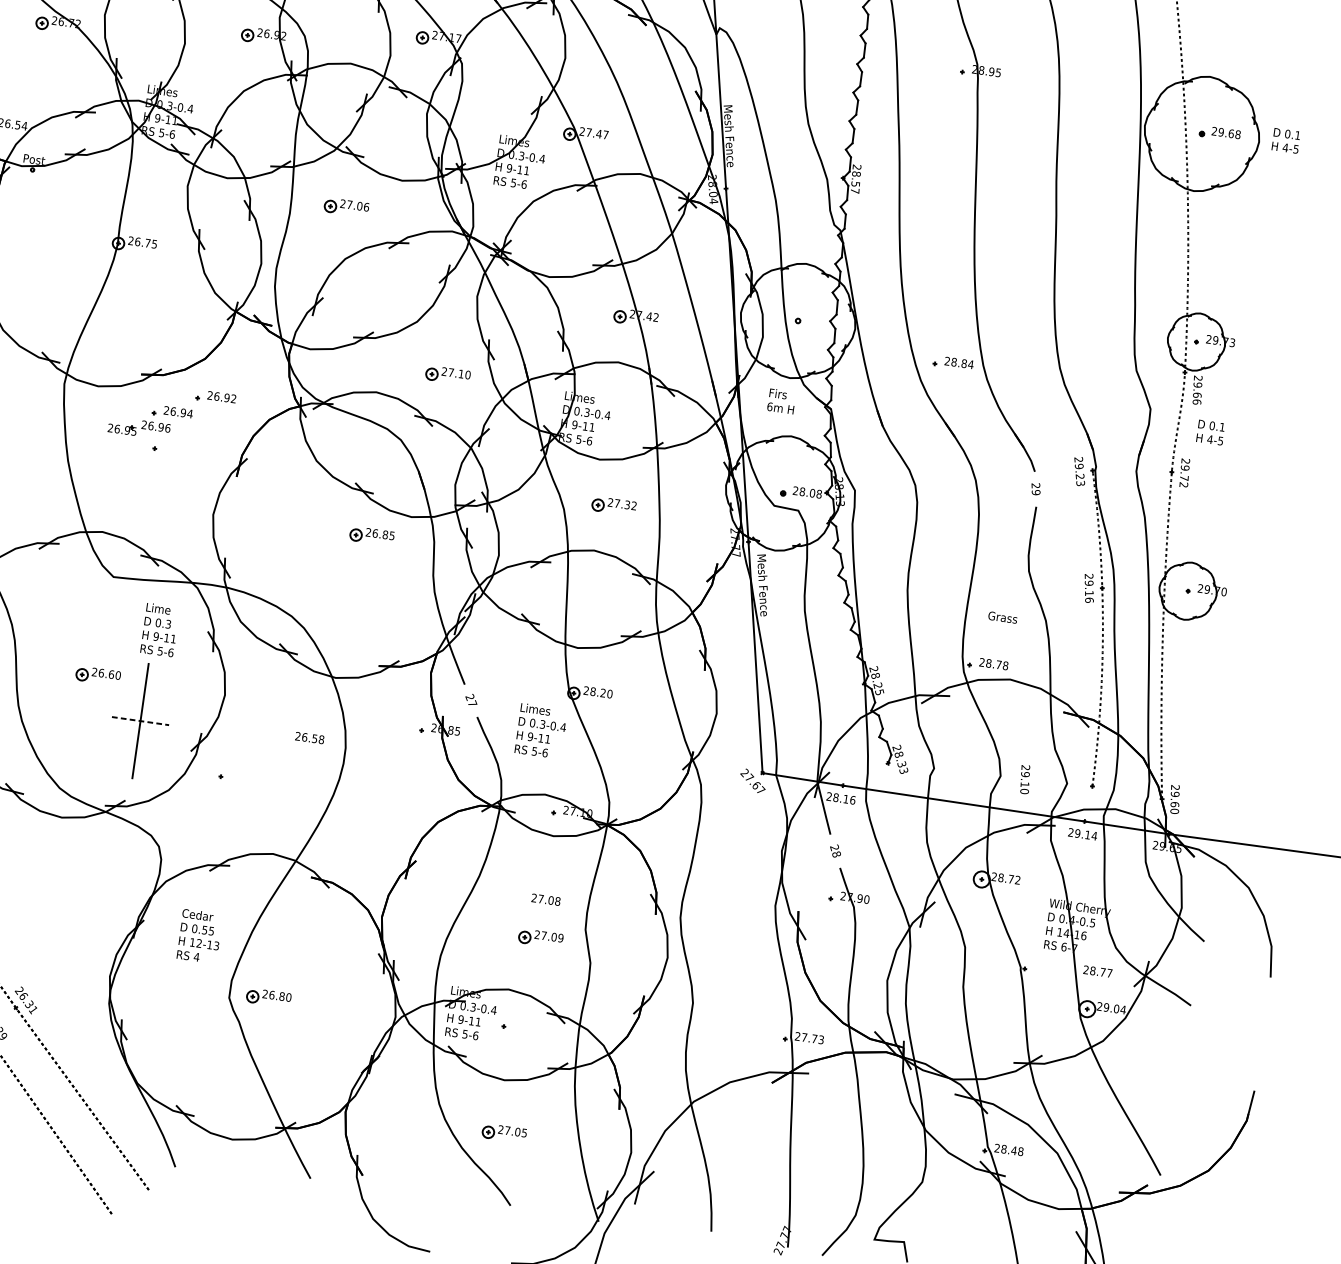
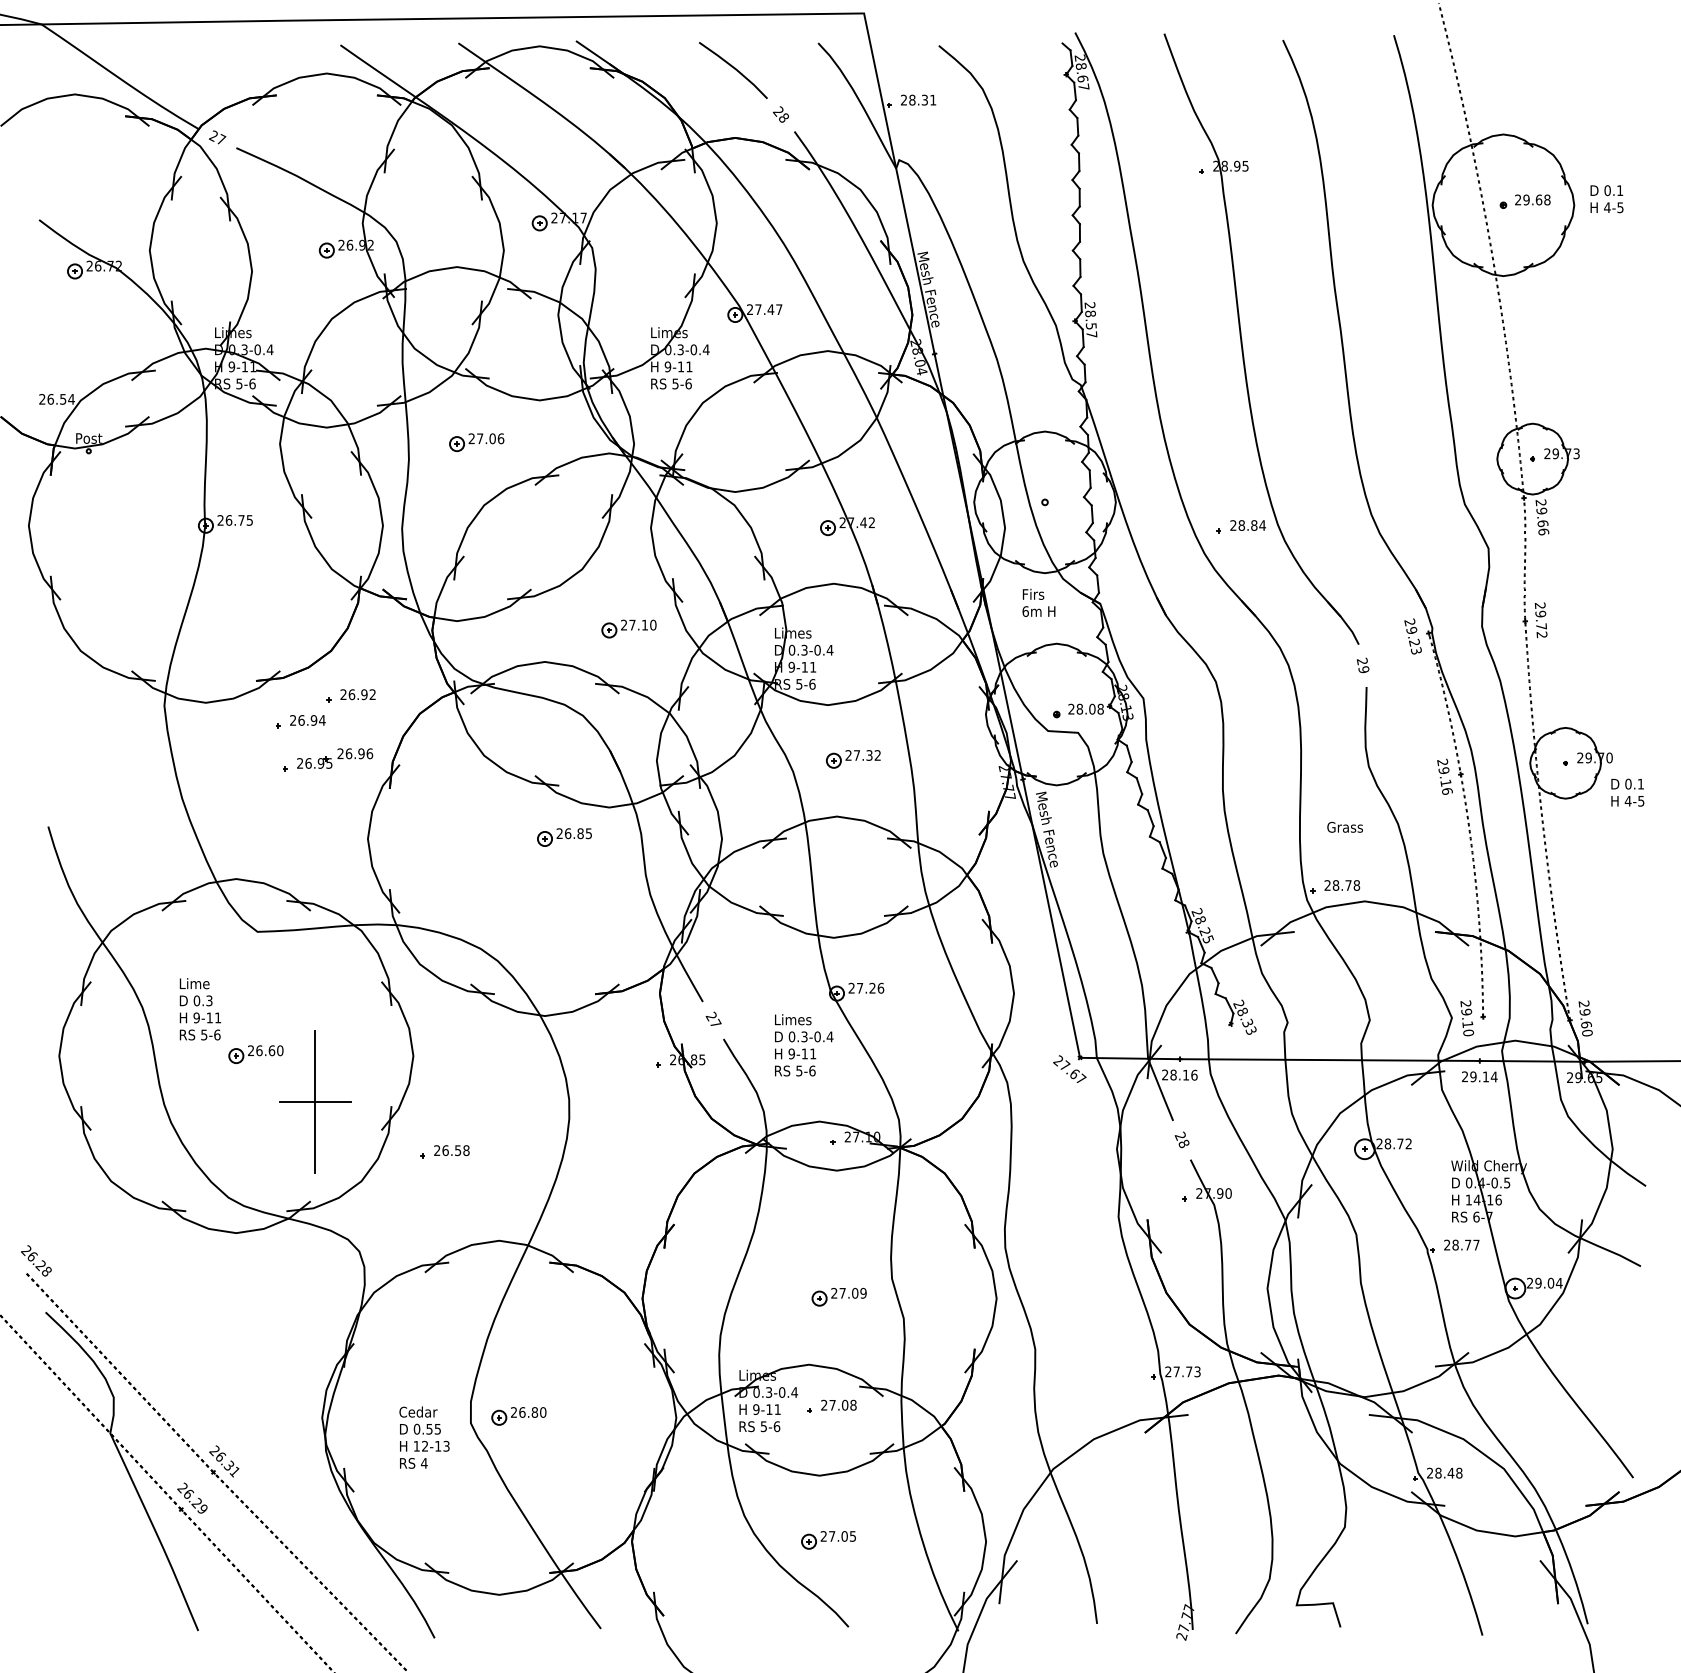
part: (139, 428) -> (335, 758), moved
text: (1210, 432) -> (1627, 792), moved
text: (160, 630) -> (200, 1009), moved
text: (601, 692) -> (870, 987), 28.20 -> 27.26
line: (140, 721) -> (315, 1102), dashed -> solid
text: (309, 737) -> (451, 1150), moved
text: (1024, 779) -> (1466, 1018), moved
text: (545, 899) -> (838, 1404), moved
text: (199, 936) -> (424, 1437), moved
text: (1097, 971) -> (1461, 1244), moved

